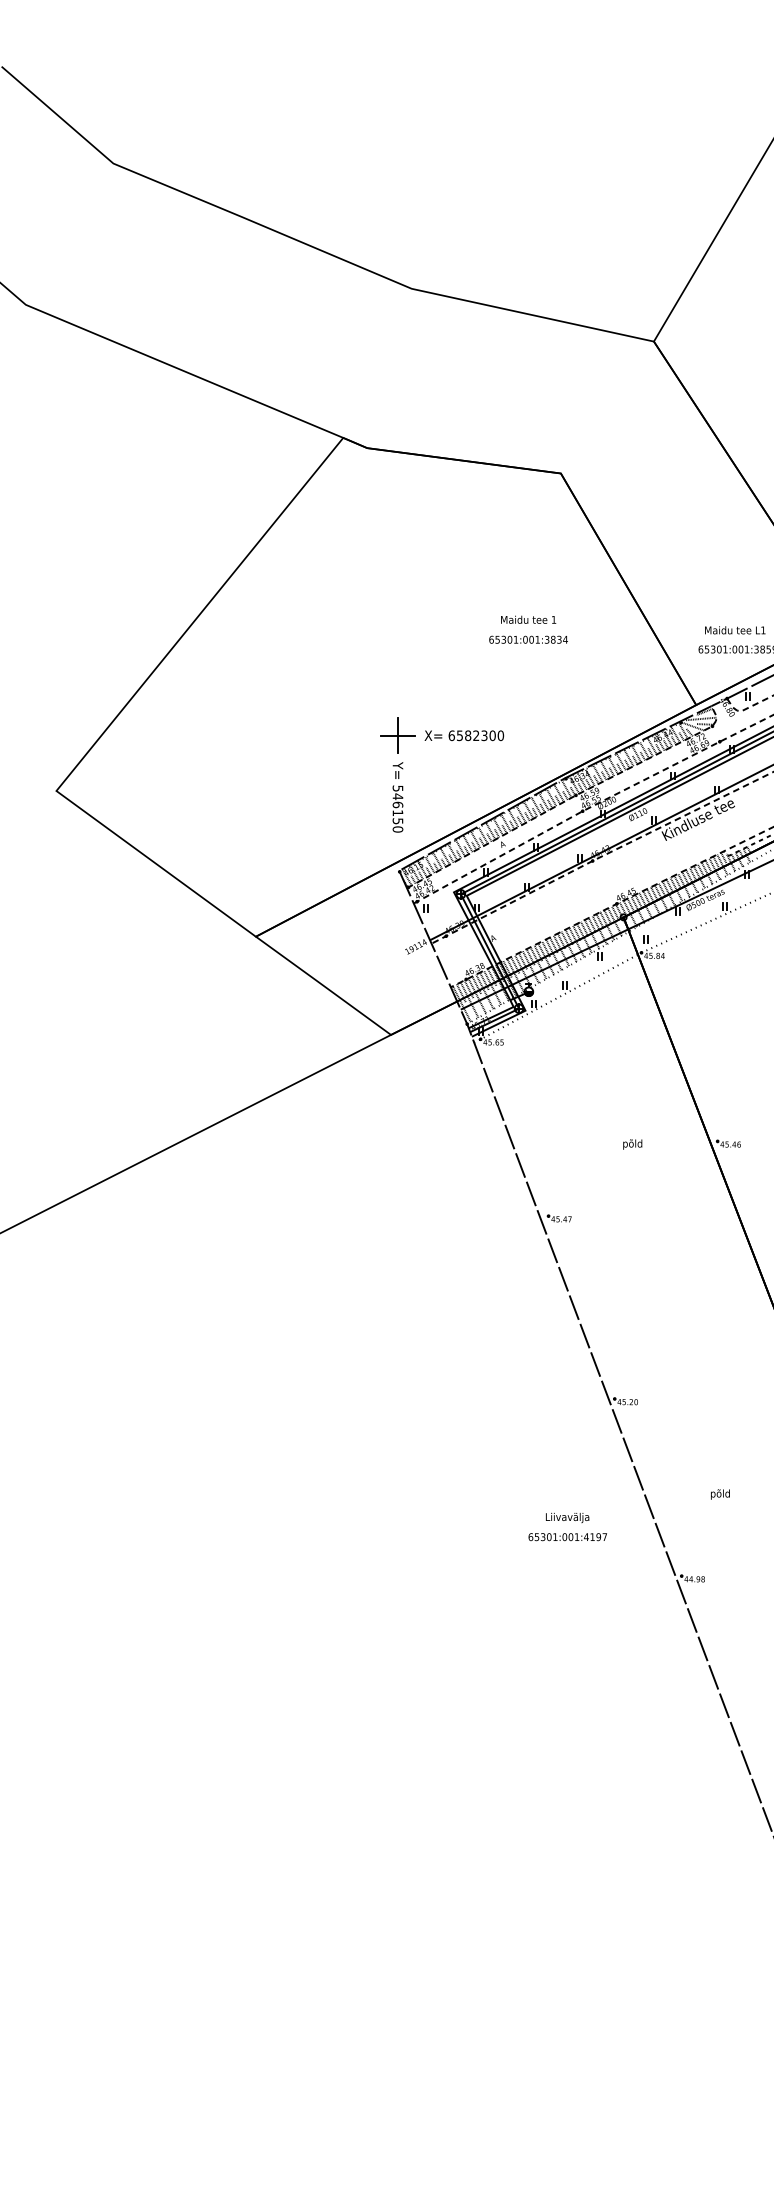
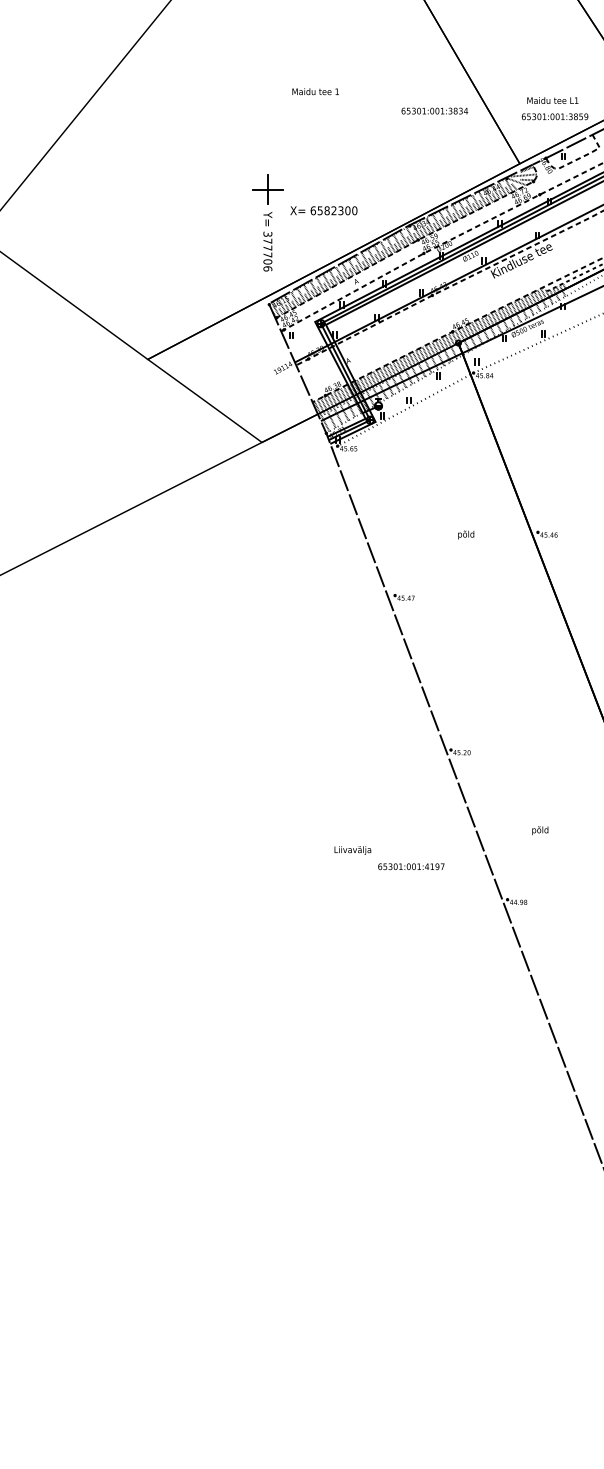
text: (528, 619) -> (315, 91), moved
text: (528, 639) -> (434, 110), moved
text: (464, 735) -> (324, 210), moved
text: (397, 808) -> (267, 251), 546150 -> 377706
text: (567, 1518) -> (352, 851), moved

